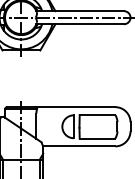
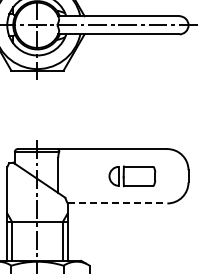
part: (90, 126) -> (132, 176), size x0.6
line: (79, 146) -> (117, 203), solid -> dashed

